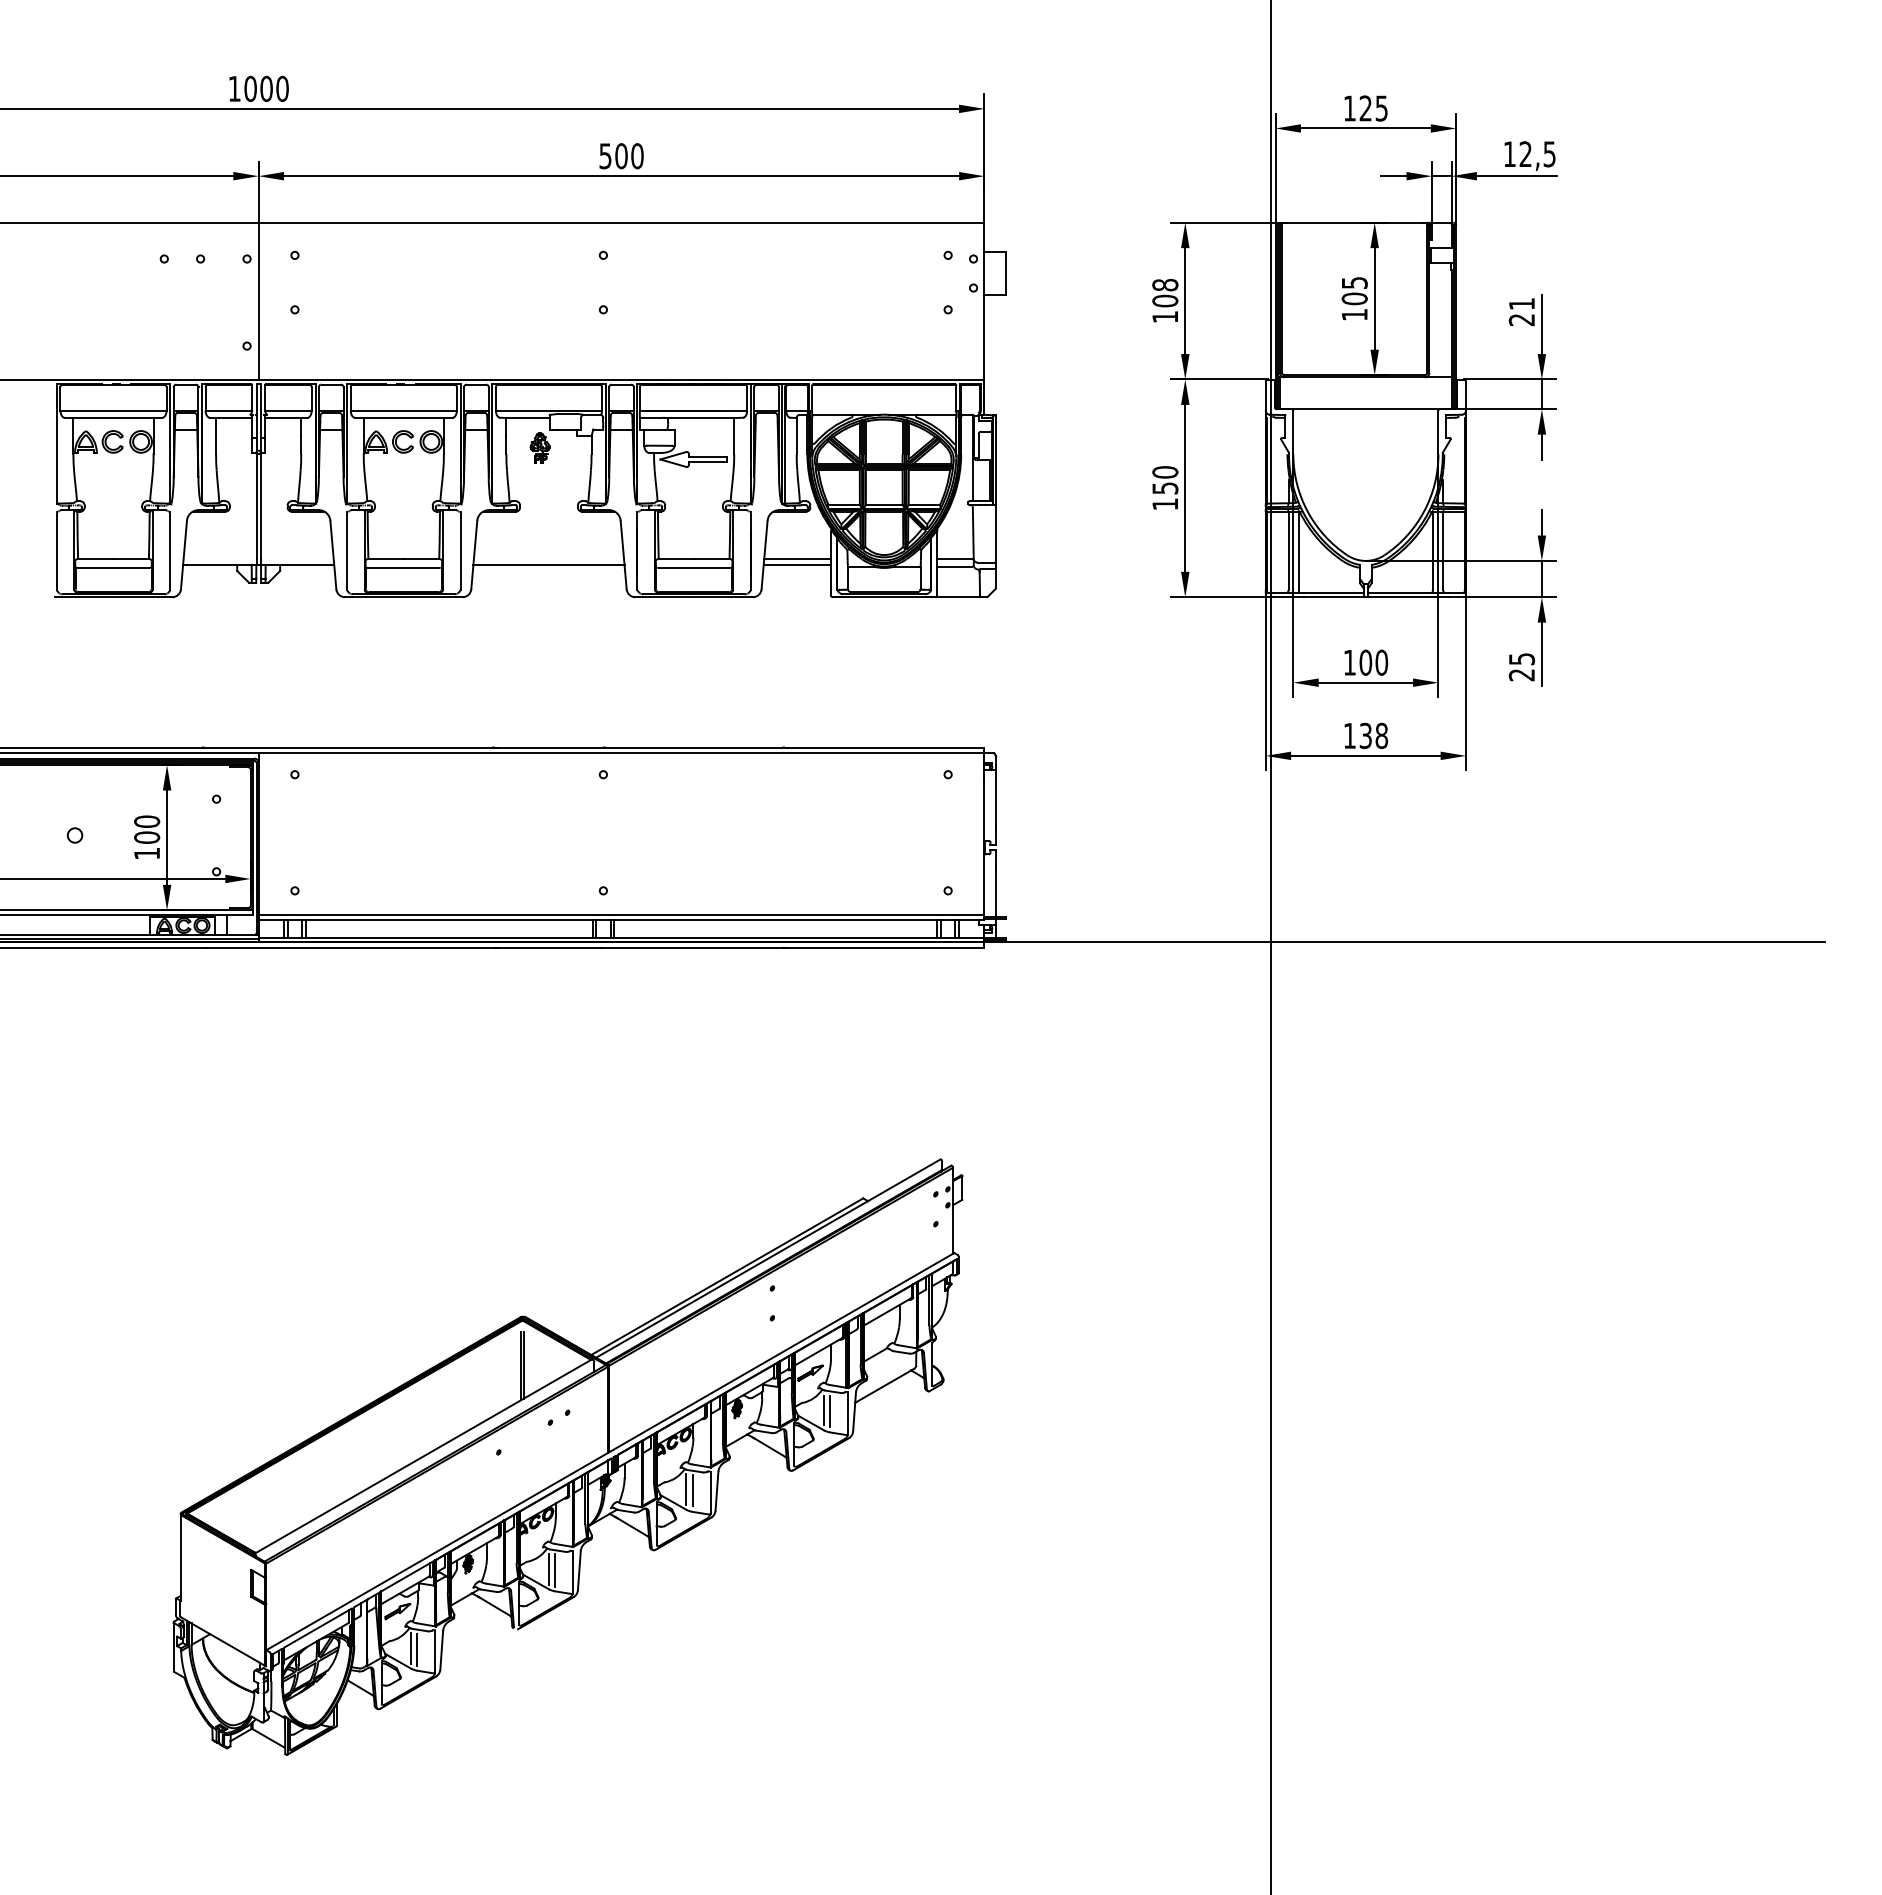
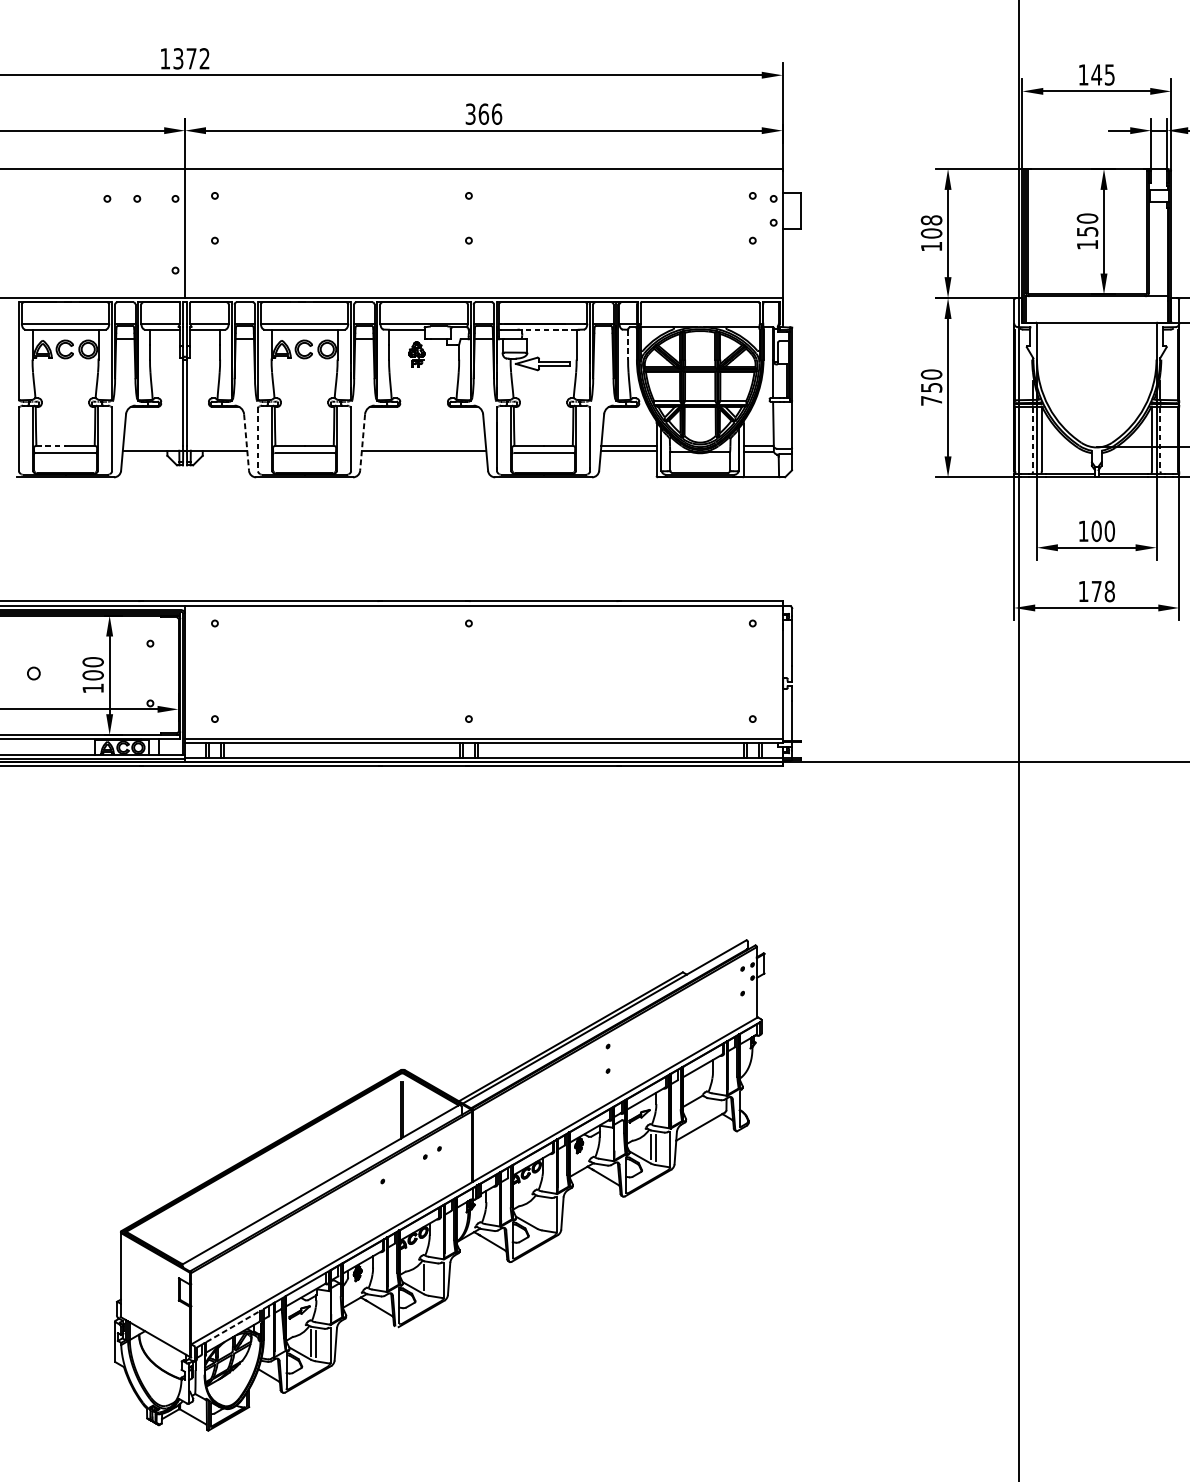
text: (266, 88) -> (191, 58), 1000 -> 1372
text: (1365, 108) -> (1096, 74), 125 -> 145
text: (621, 155) -> (483, 113), 500 -> 366
text: (1354, 290) -> (1087, 224), 105 -> 150
line: (700, 417) -> (548, 329), solid -> dashed
line: (796, 436) -> (627, 345), solid -> dashed
text: (1164, 504) -> (930, 401), 150 -> 750
line: (346, 551) -> (257, 439), solid -> dashed
line: (1288, 551) -> (1033, 439), solid -> dashed
line: (1443, 551) -> (1160, 439), solid -> dashed
line: (333, 555) -> (246, 442), solid -> dashed
line: (474, 555) -> (362, 442), solid -> dashed
line: (95, 558) -> (50, 445), solid -> dashed
text: (1365, 735) -> (1096, 591), 138 -> 178
line: (686, 1489) -> (537, 1212), removed
line: (692, 1490) -> (542, 1212), removed
line: (555, 1570) -> (429, 1278), removed
line: (318, 1628) -> (234, 1326), solid -> dashed

